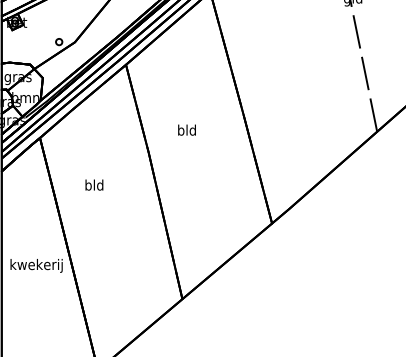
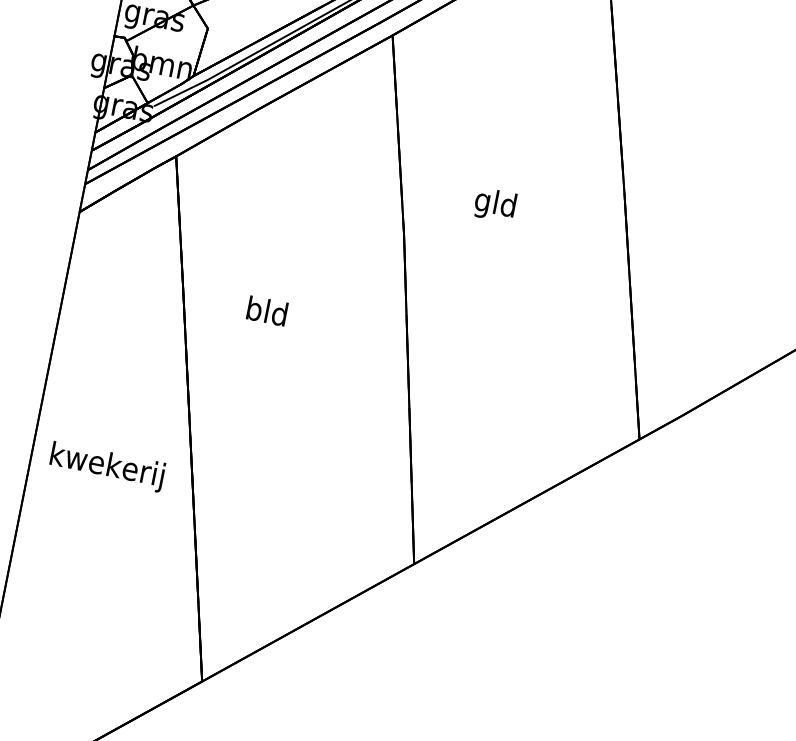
text: (180, 131) -> (481, 202), bld -> gld
text: (94, 184) -> (267, 309), moved
text: (36, 265) -> (107, 466), moved

